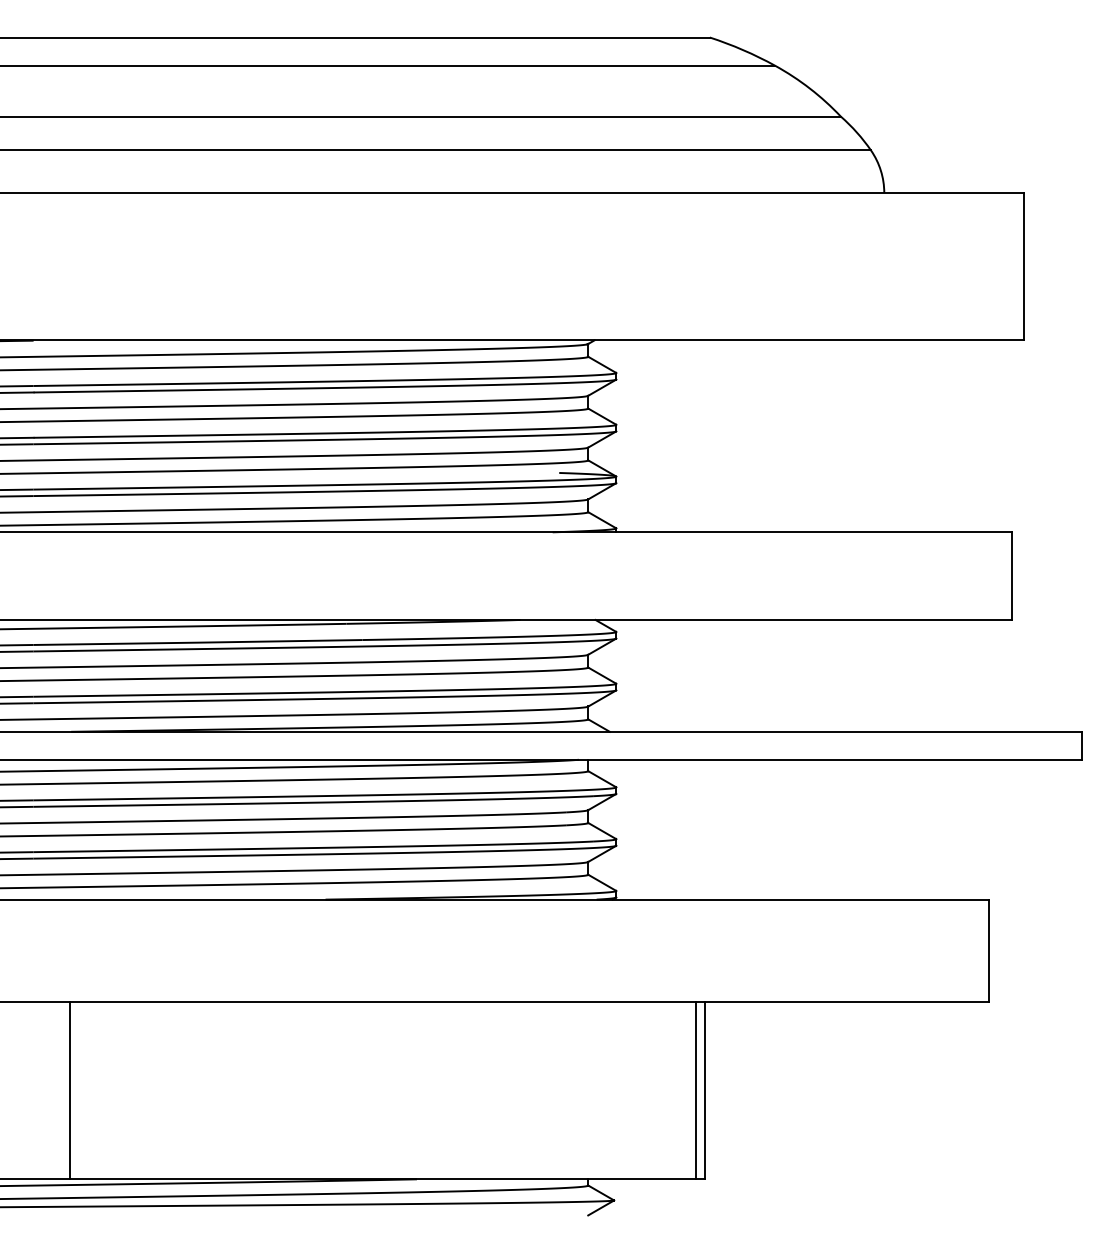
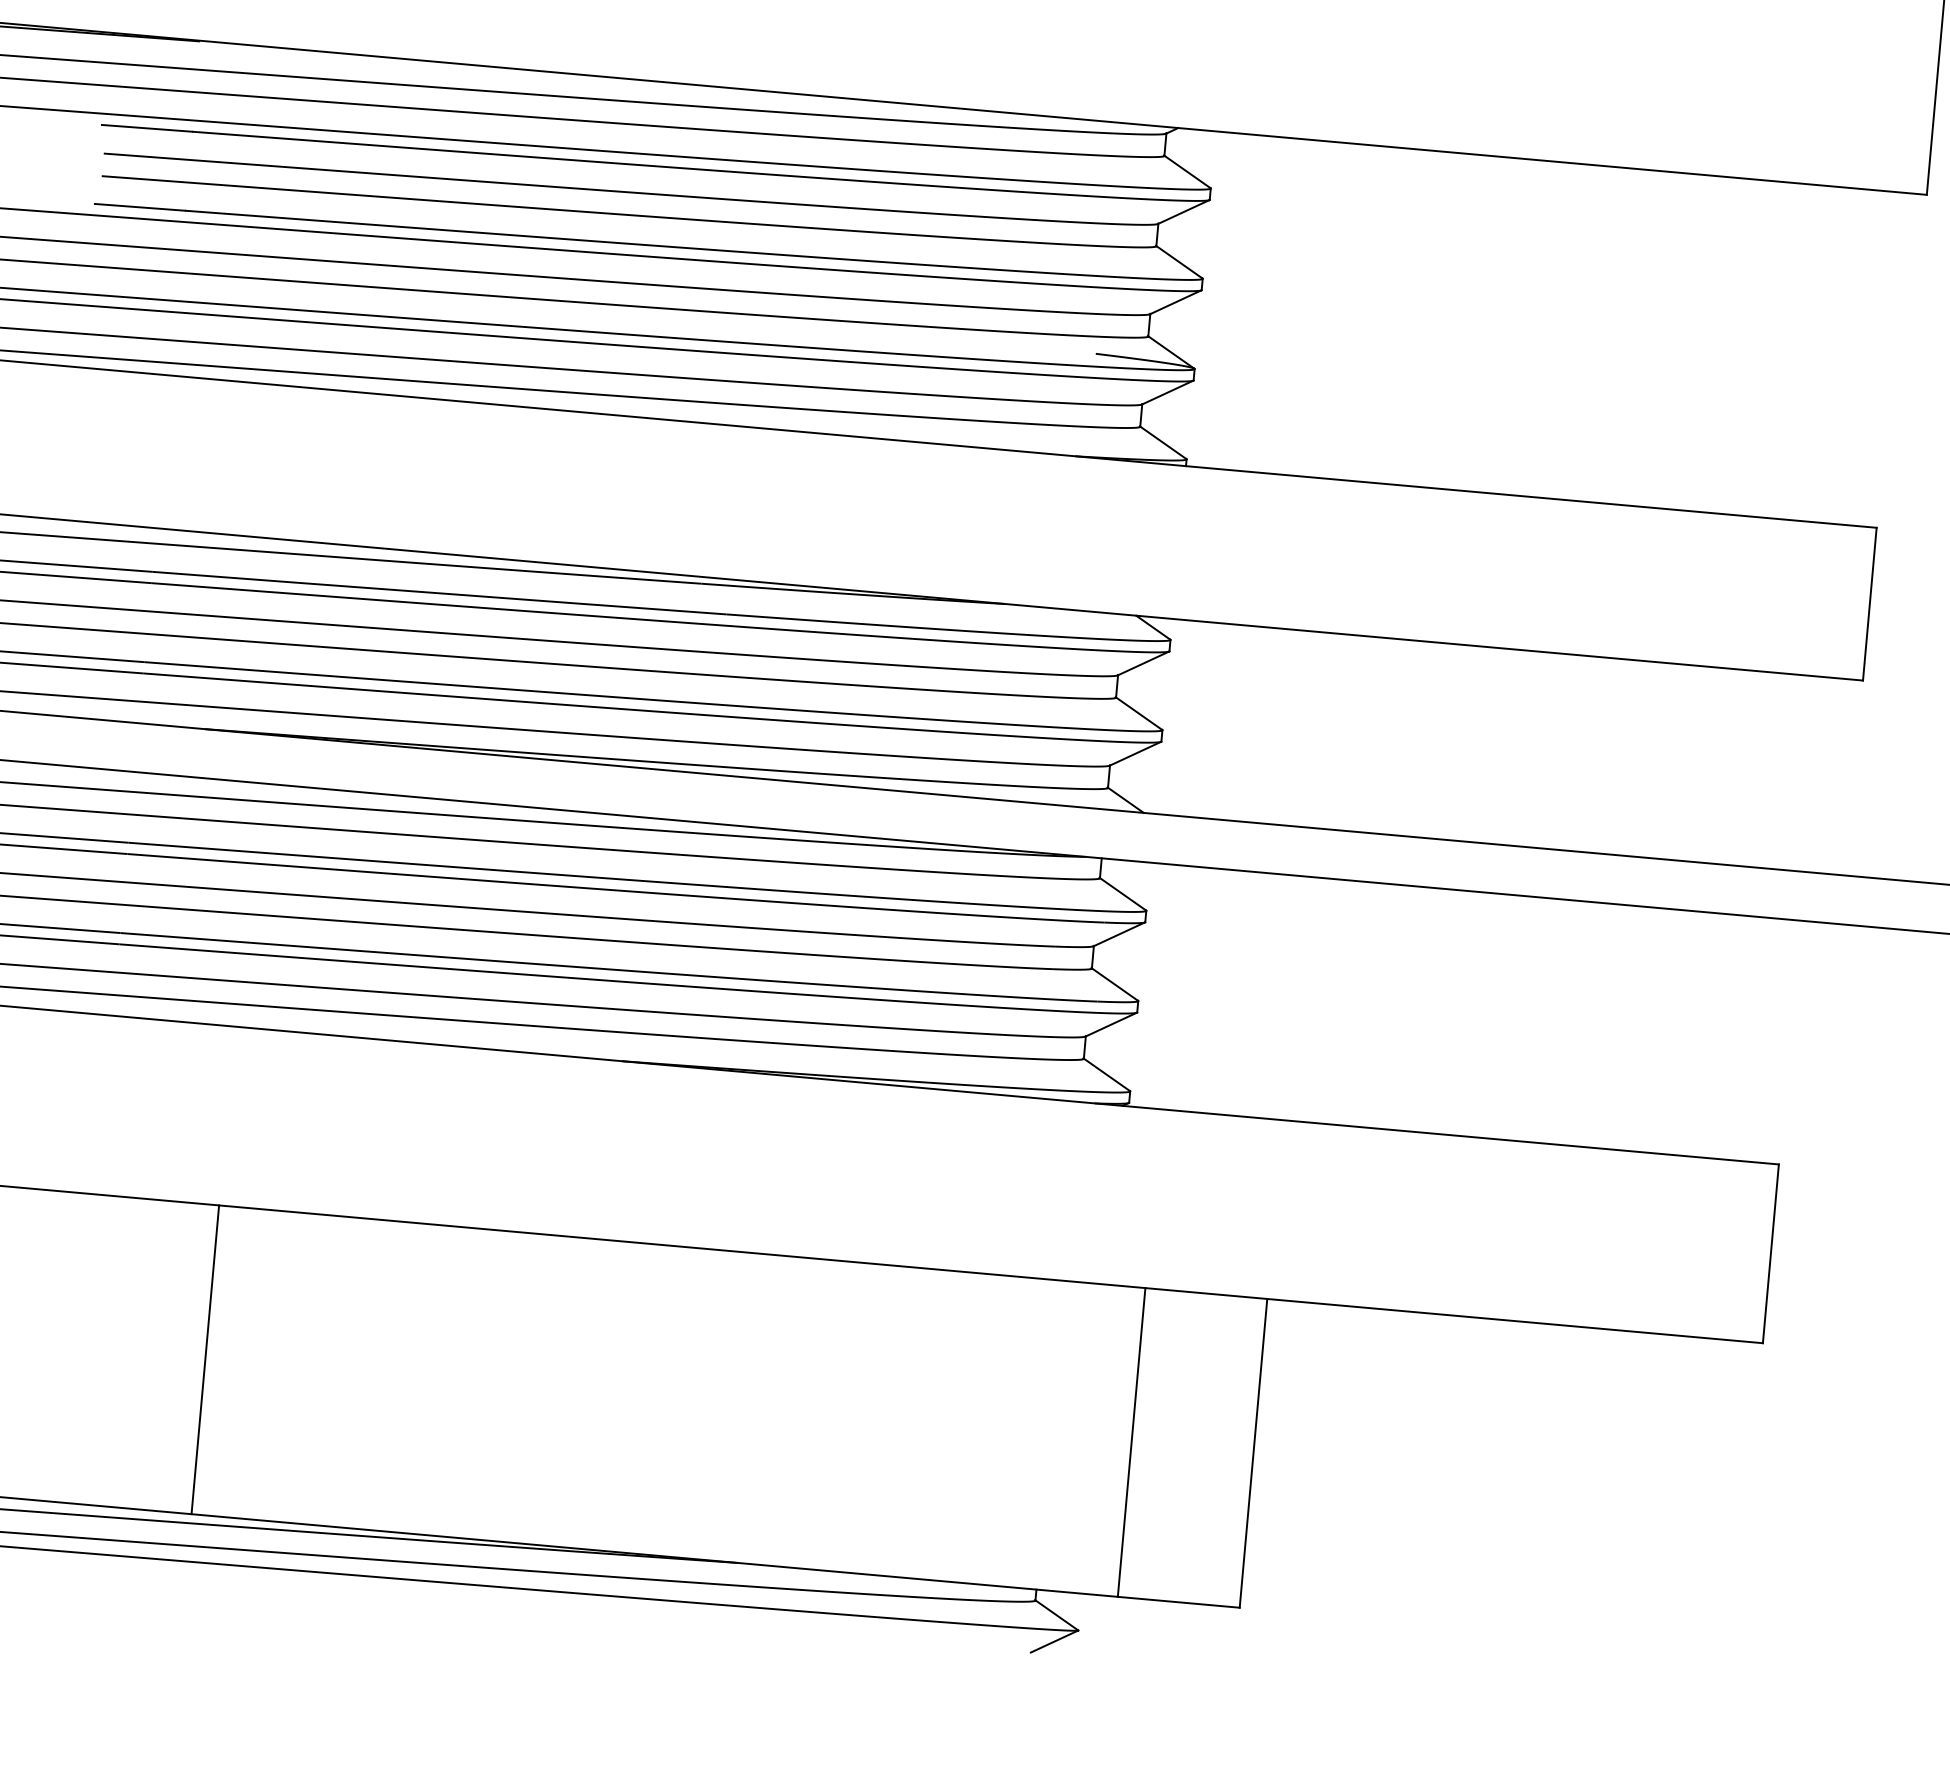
line: (69, 1090) -> (205, 1359), moved
line: (695, 1090) -> (1130, 1441), moved

